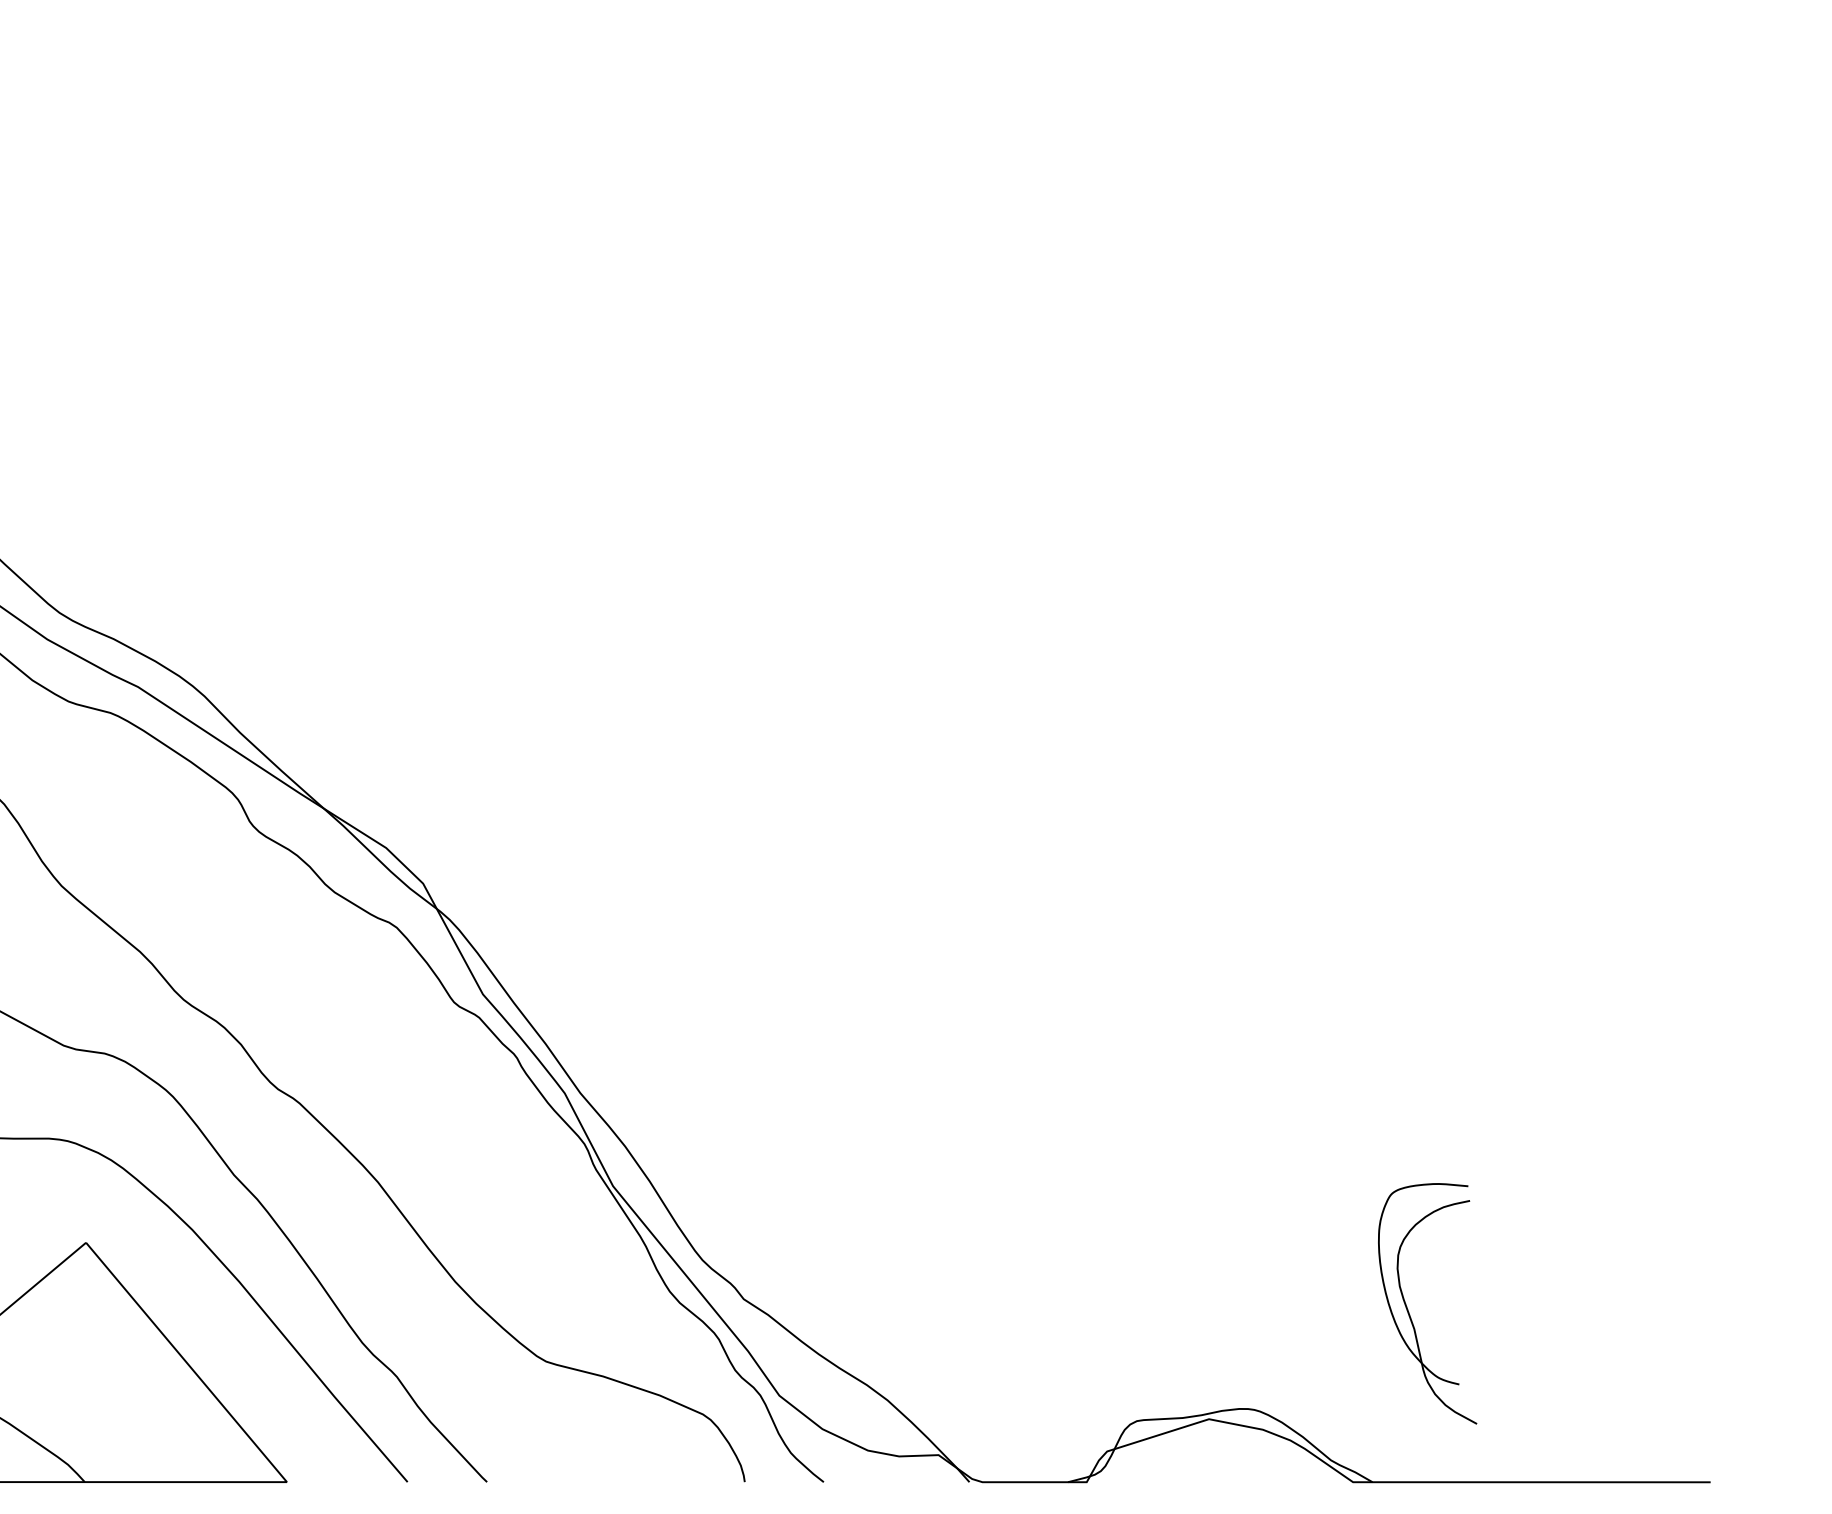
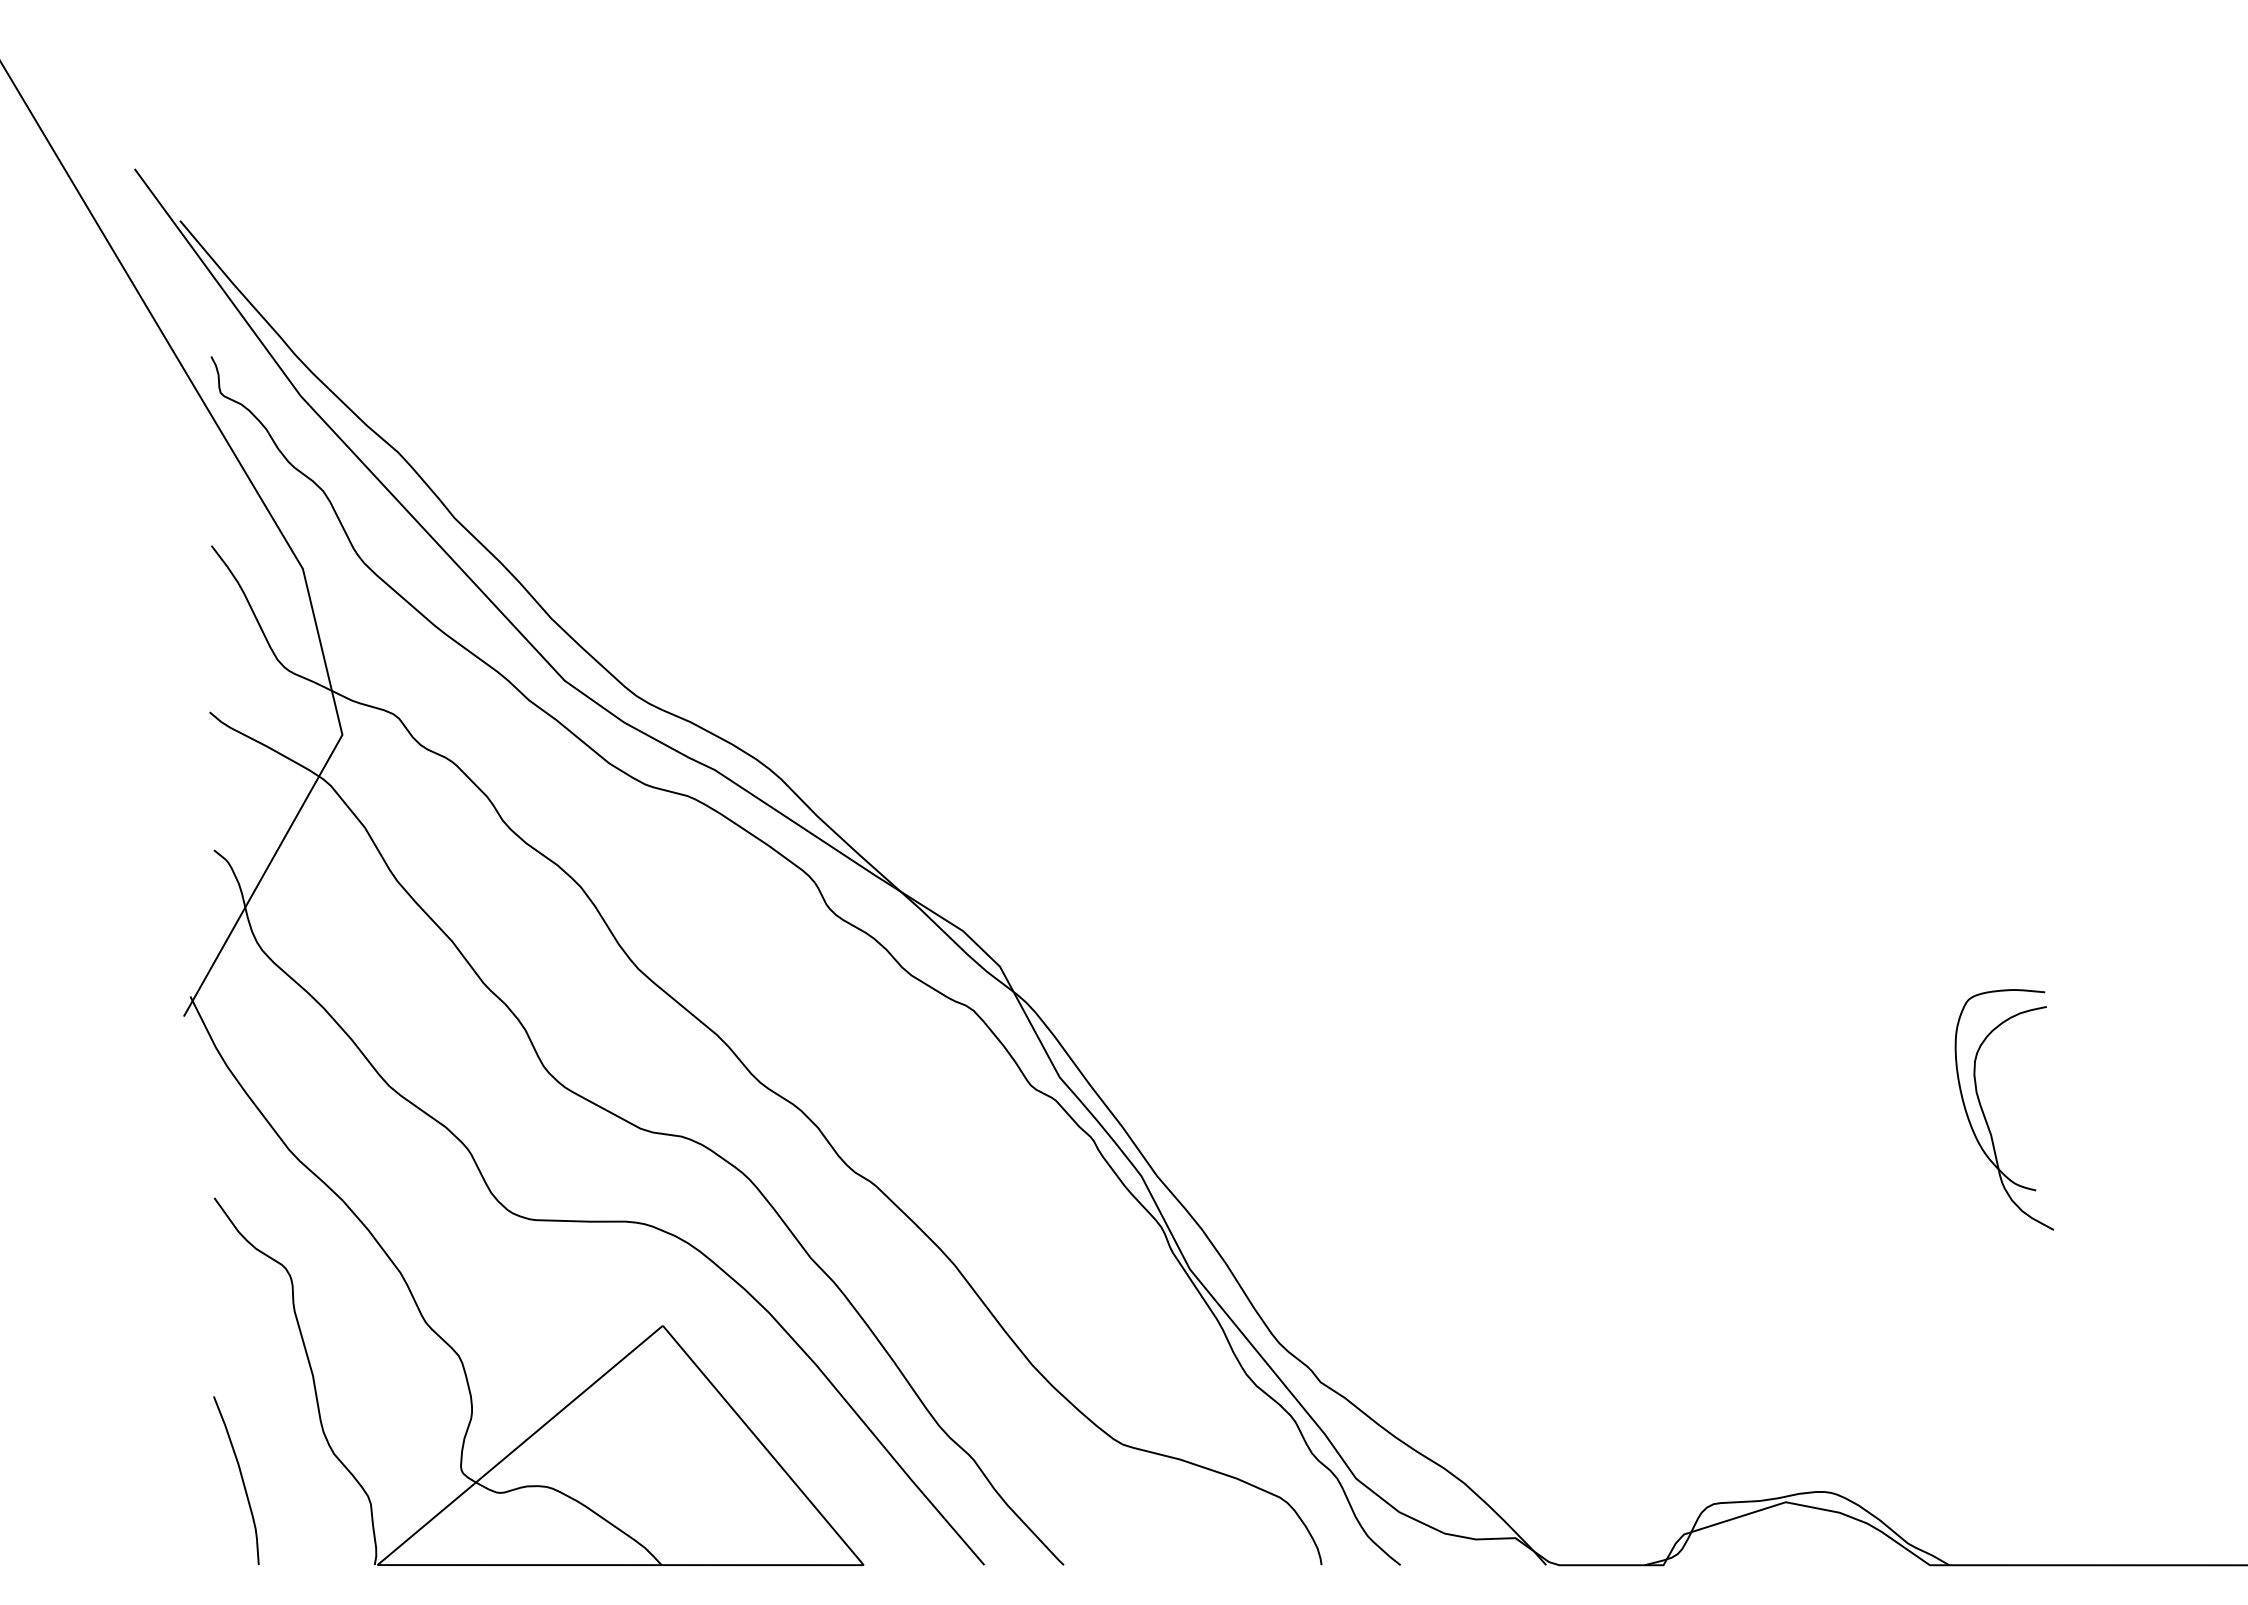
part: (1409, 1312) -> (1986, 1118), moved

